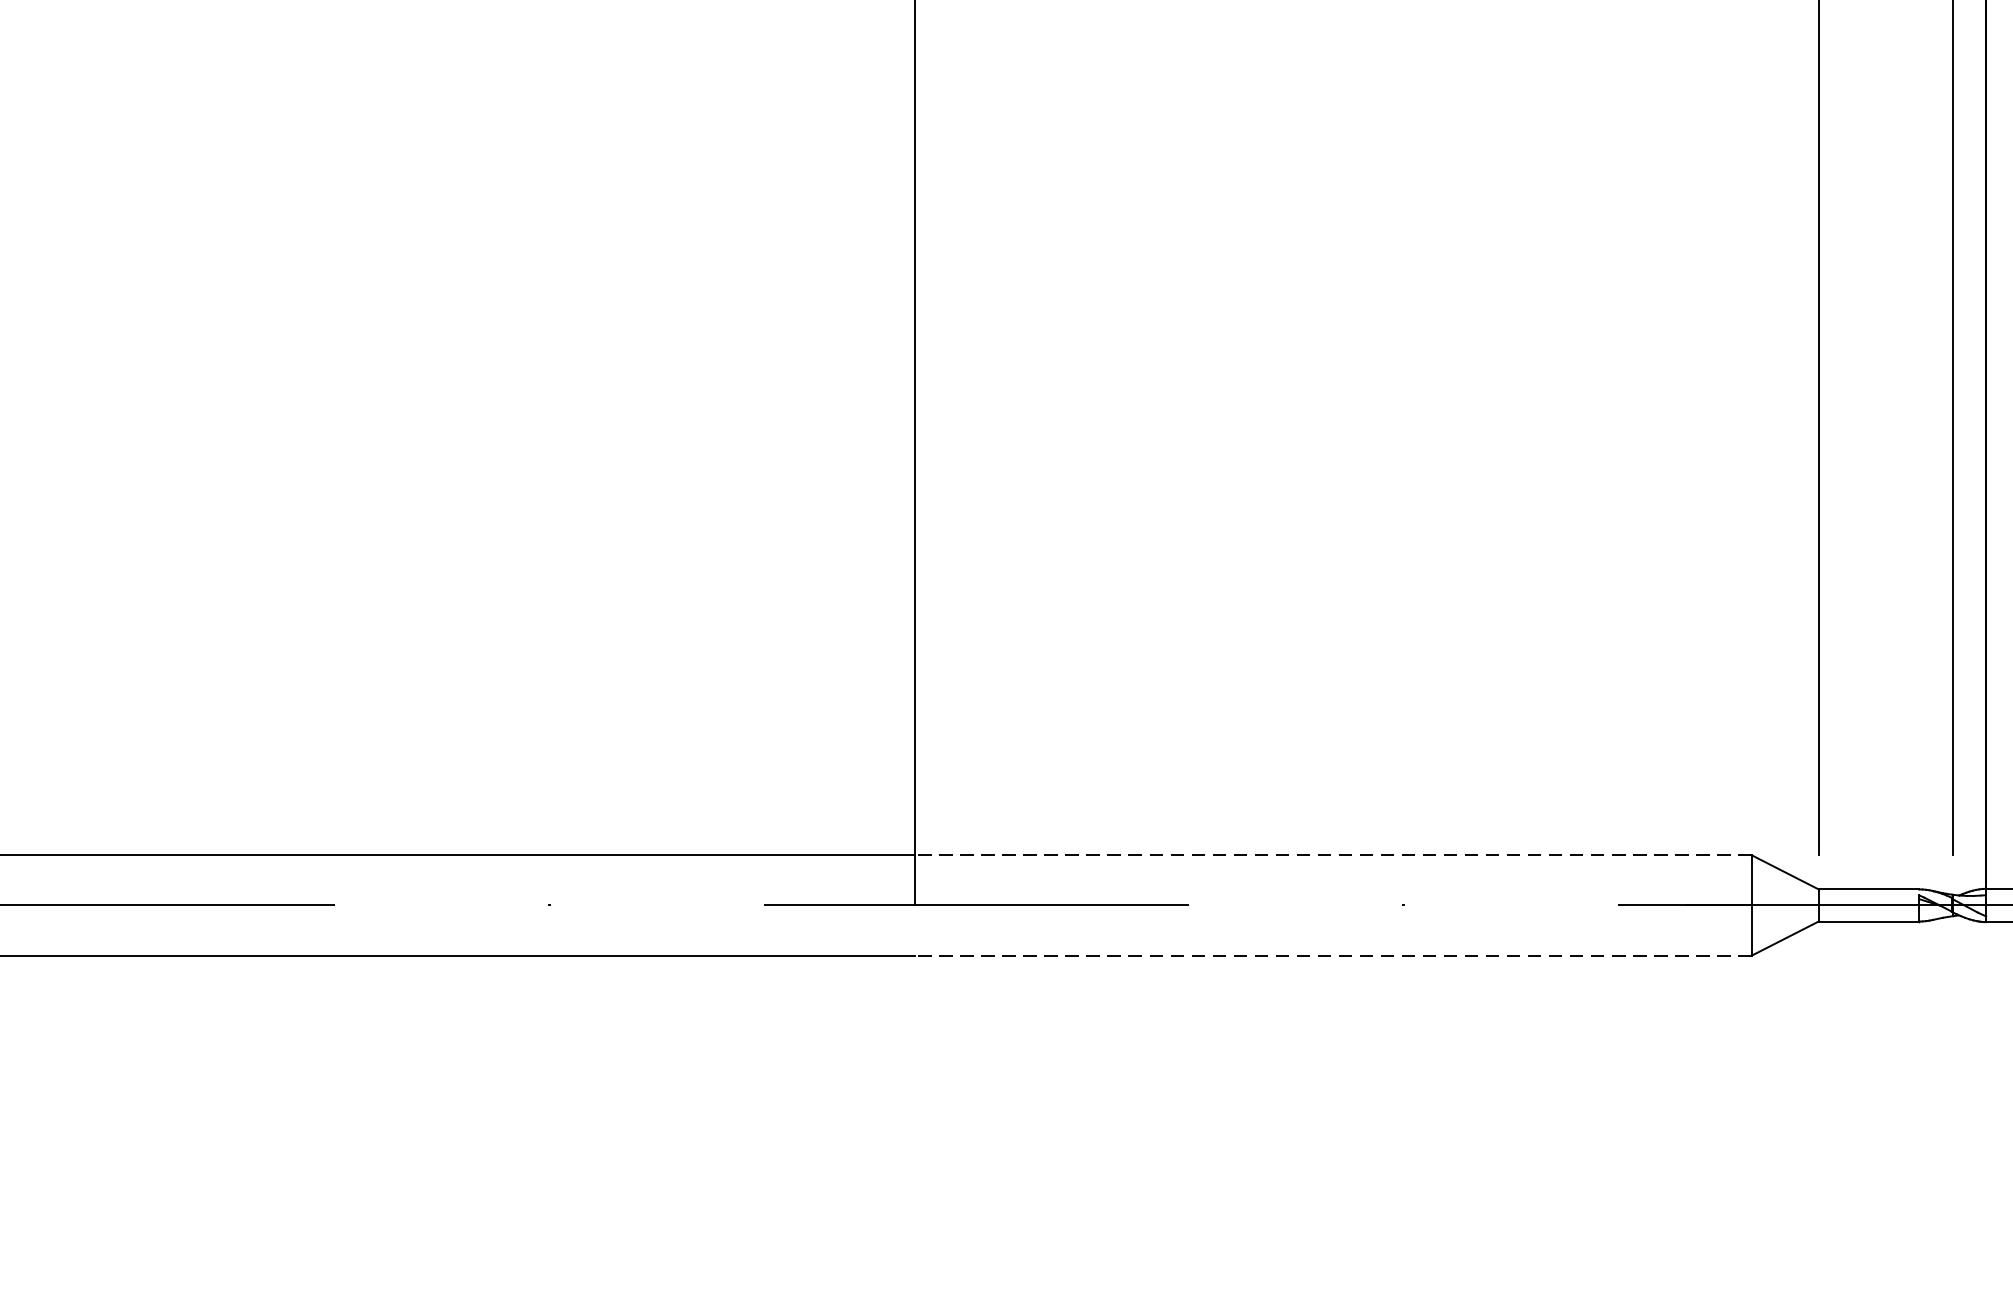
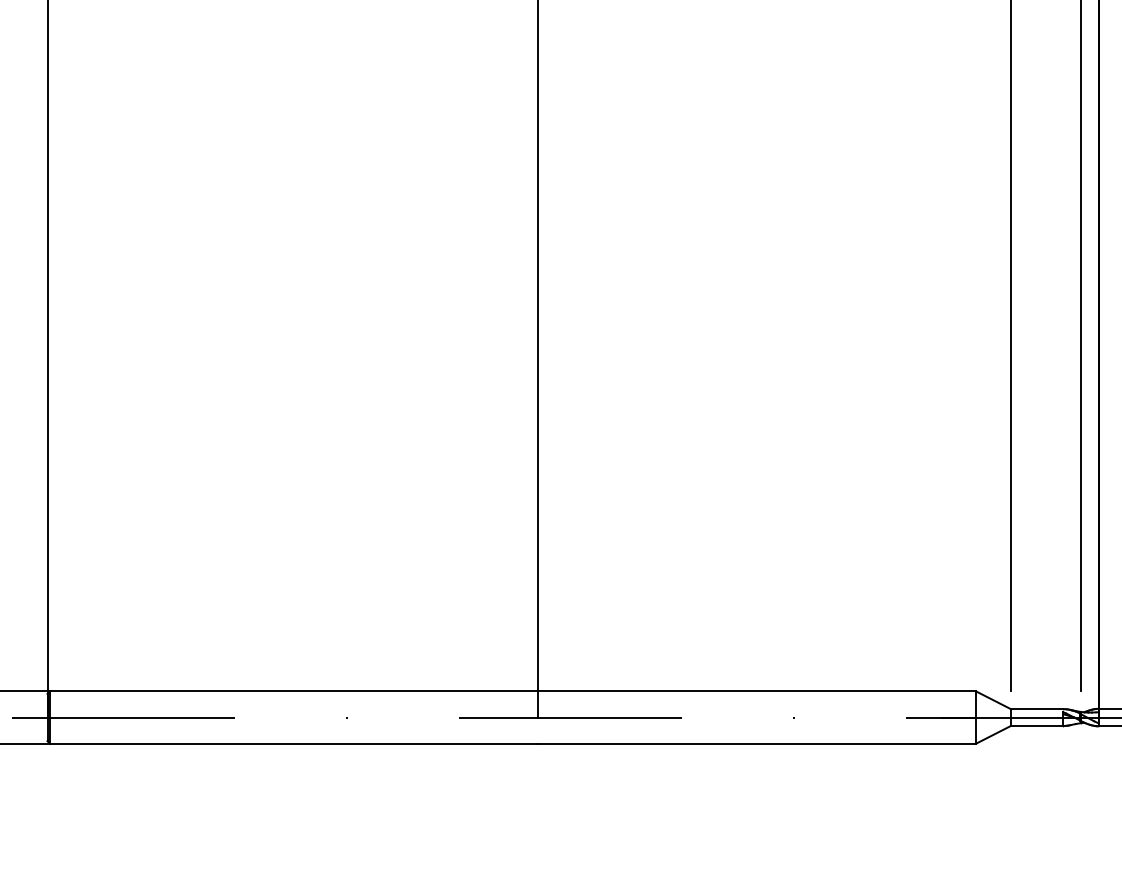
line: (1332, 855) -> (756, 691), dashed -> solid
line: (1332, 955) -> (756, 743), dashed -> solid

